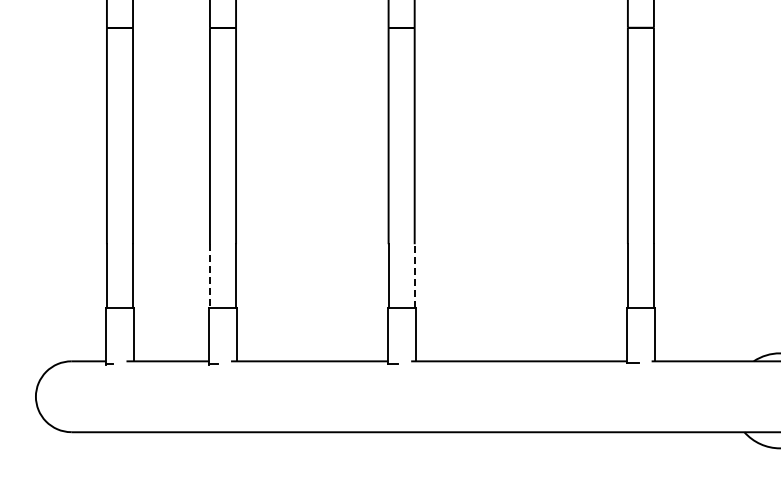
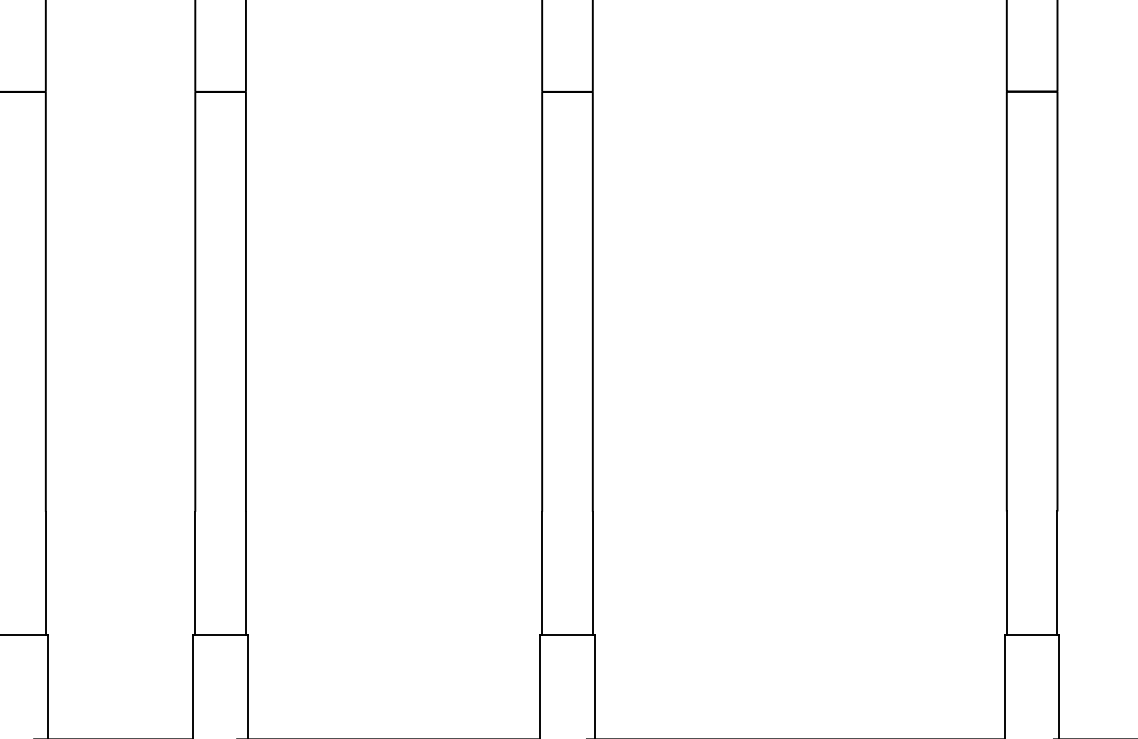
line: (209, 275) -> (194, 572), dashed -> solid
line: (414, 275) -> (592, 572), dashed -> solid

